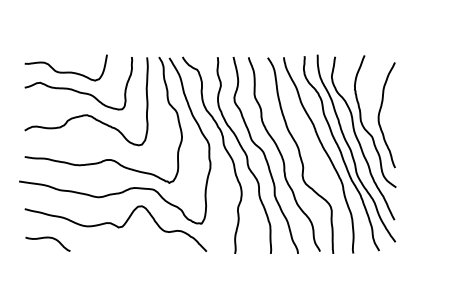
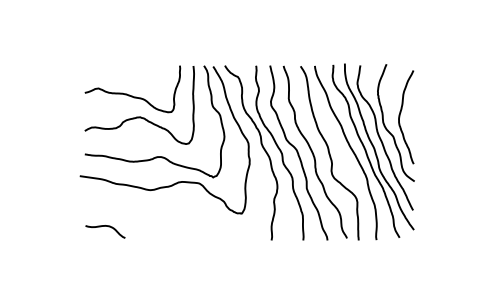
curve: (66, 71) -> (121, 78), removed
curve: (115, 226) -> (165, 216), removed

